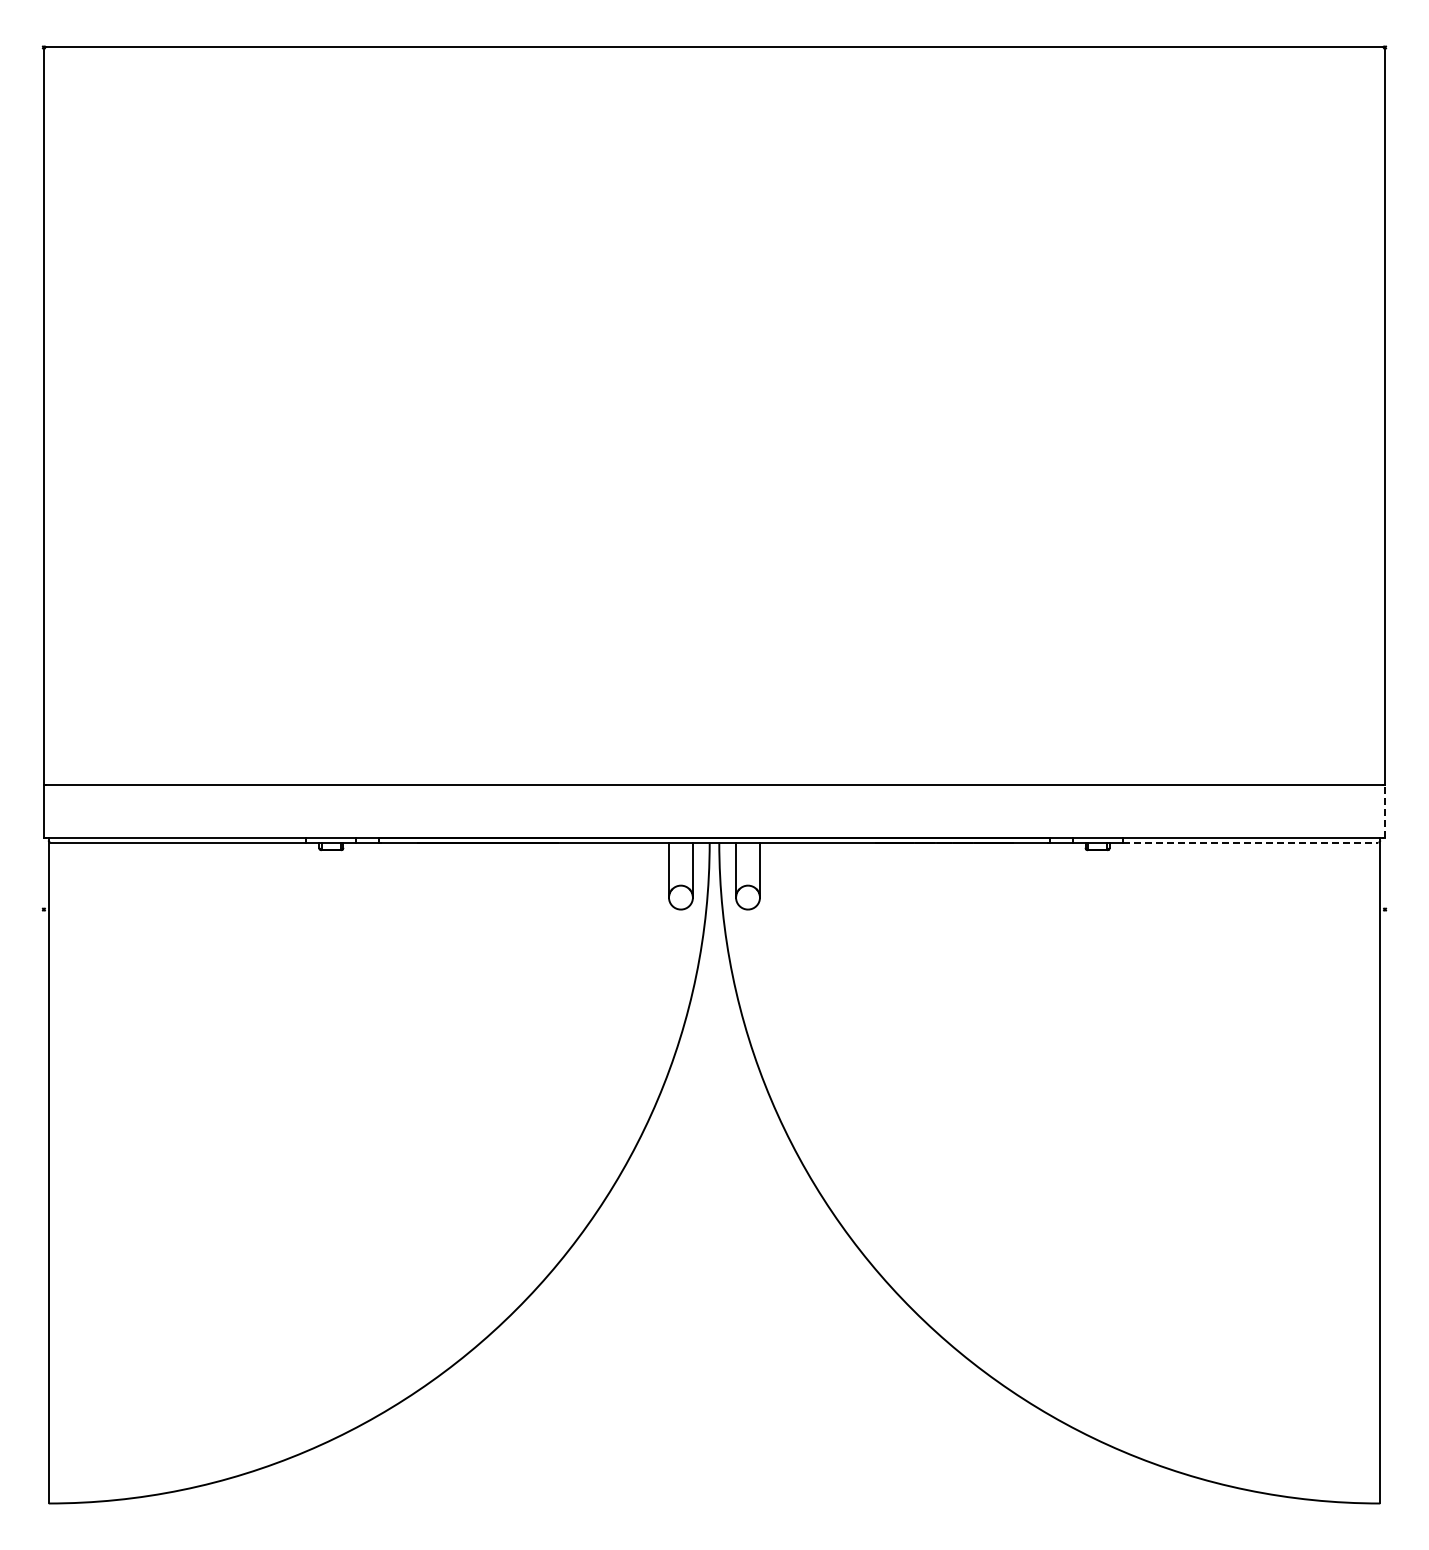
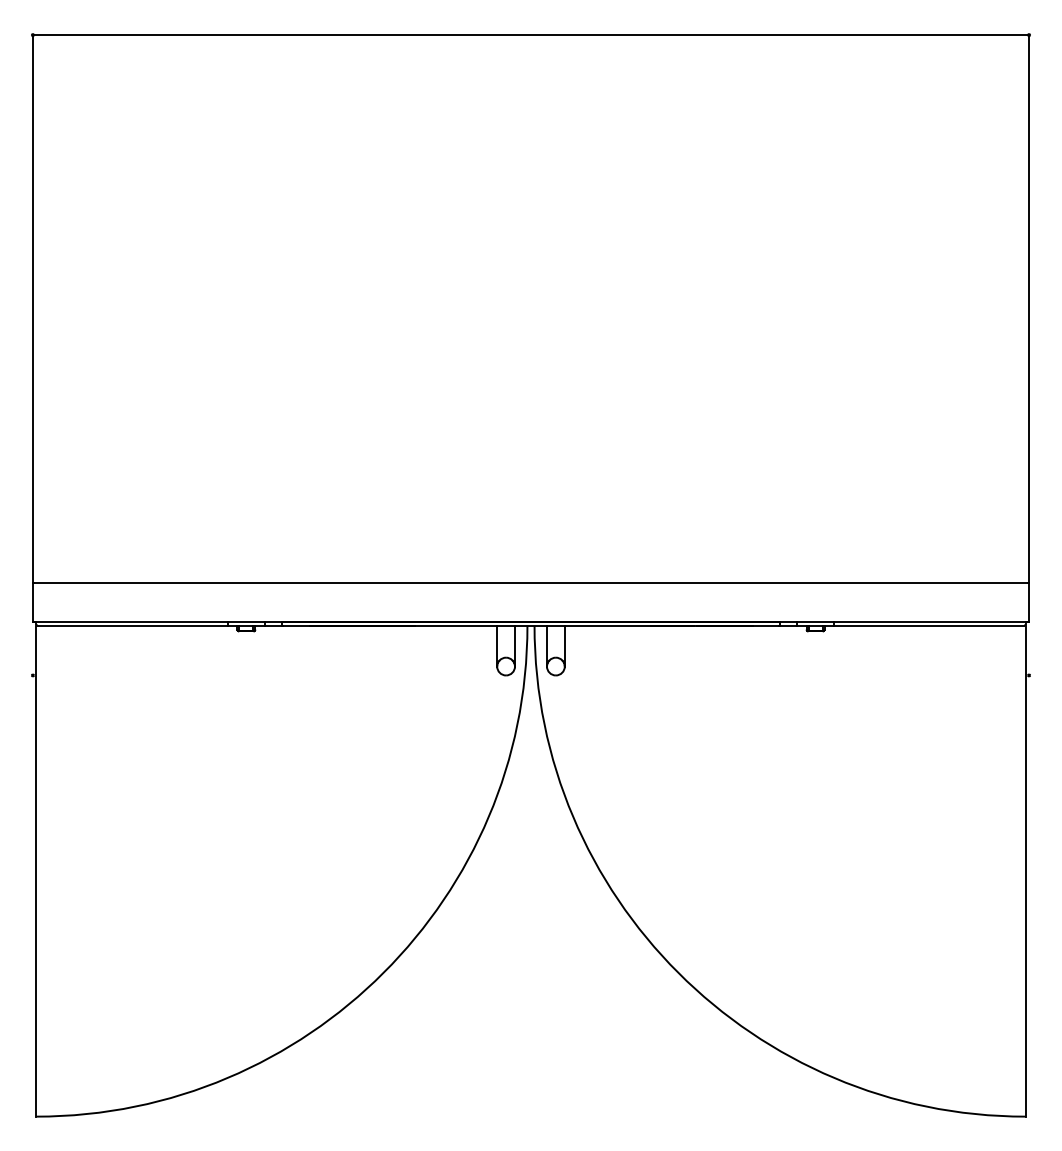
line: (1385, 810) -> (1029, 601), dashed -> solid
line: (1250, 842) -> (929, 625), dashed -> solid

